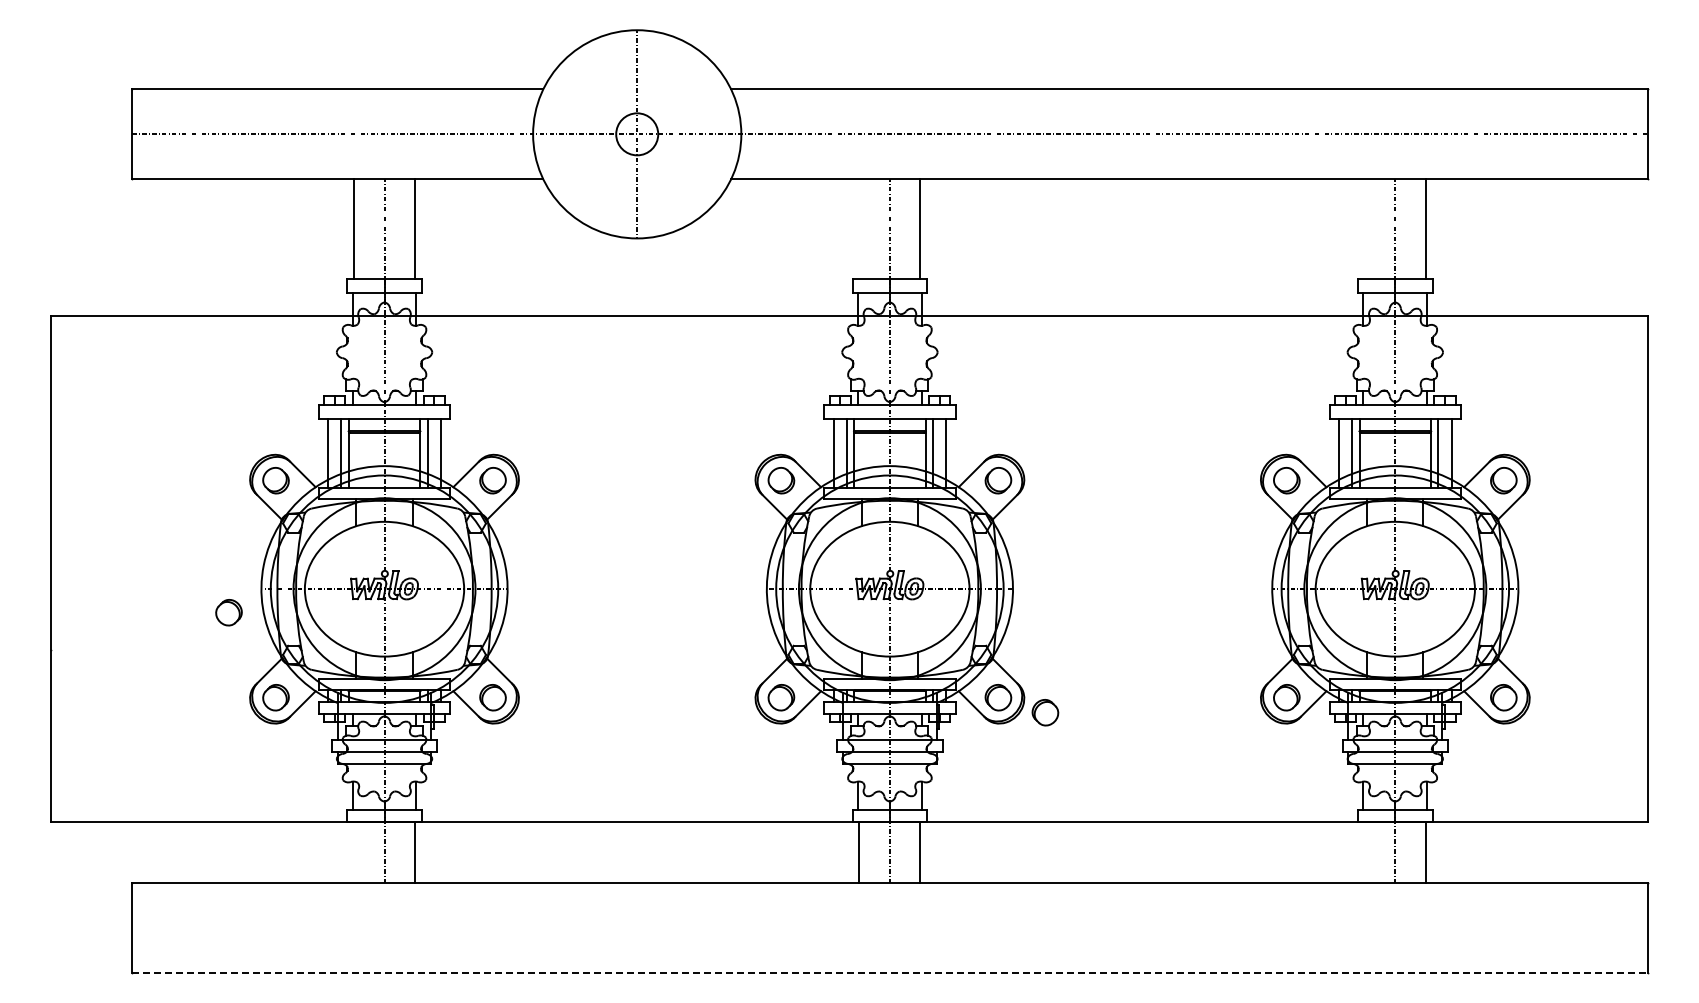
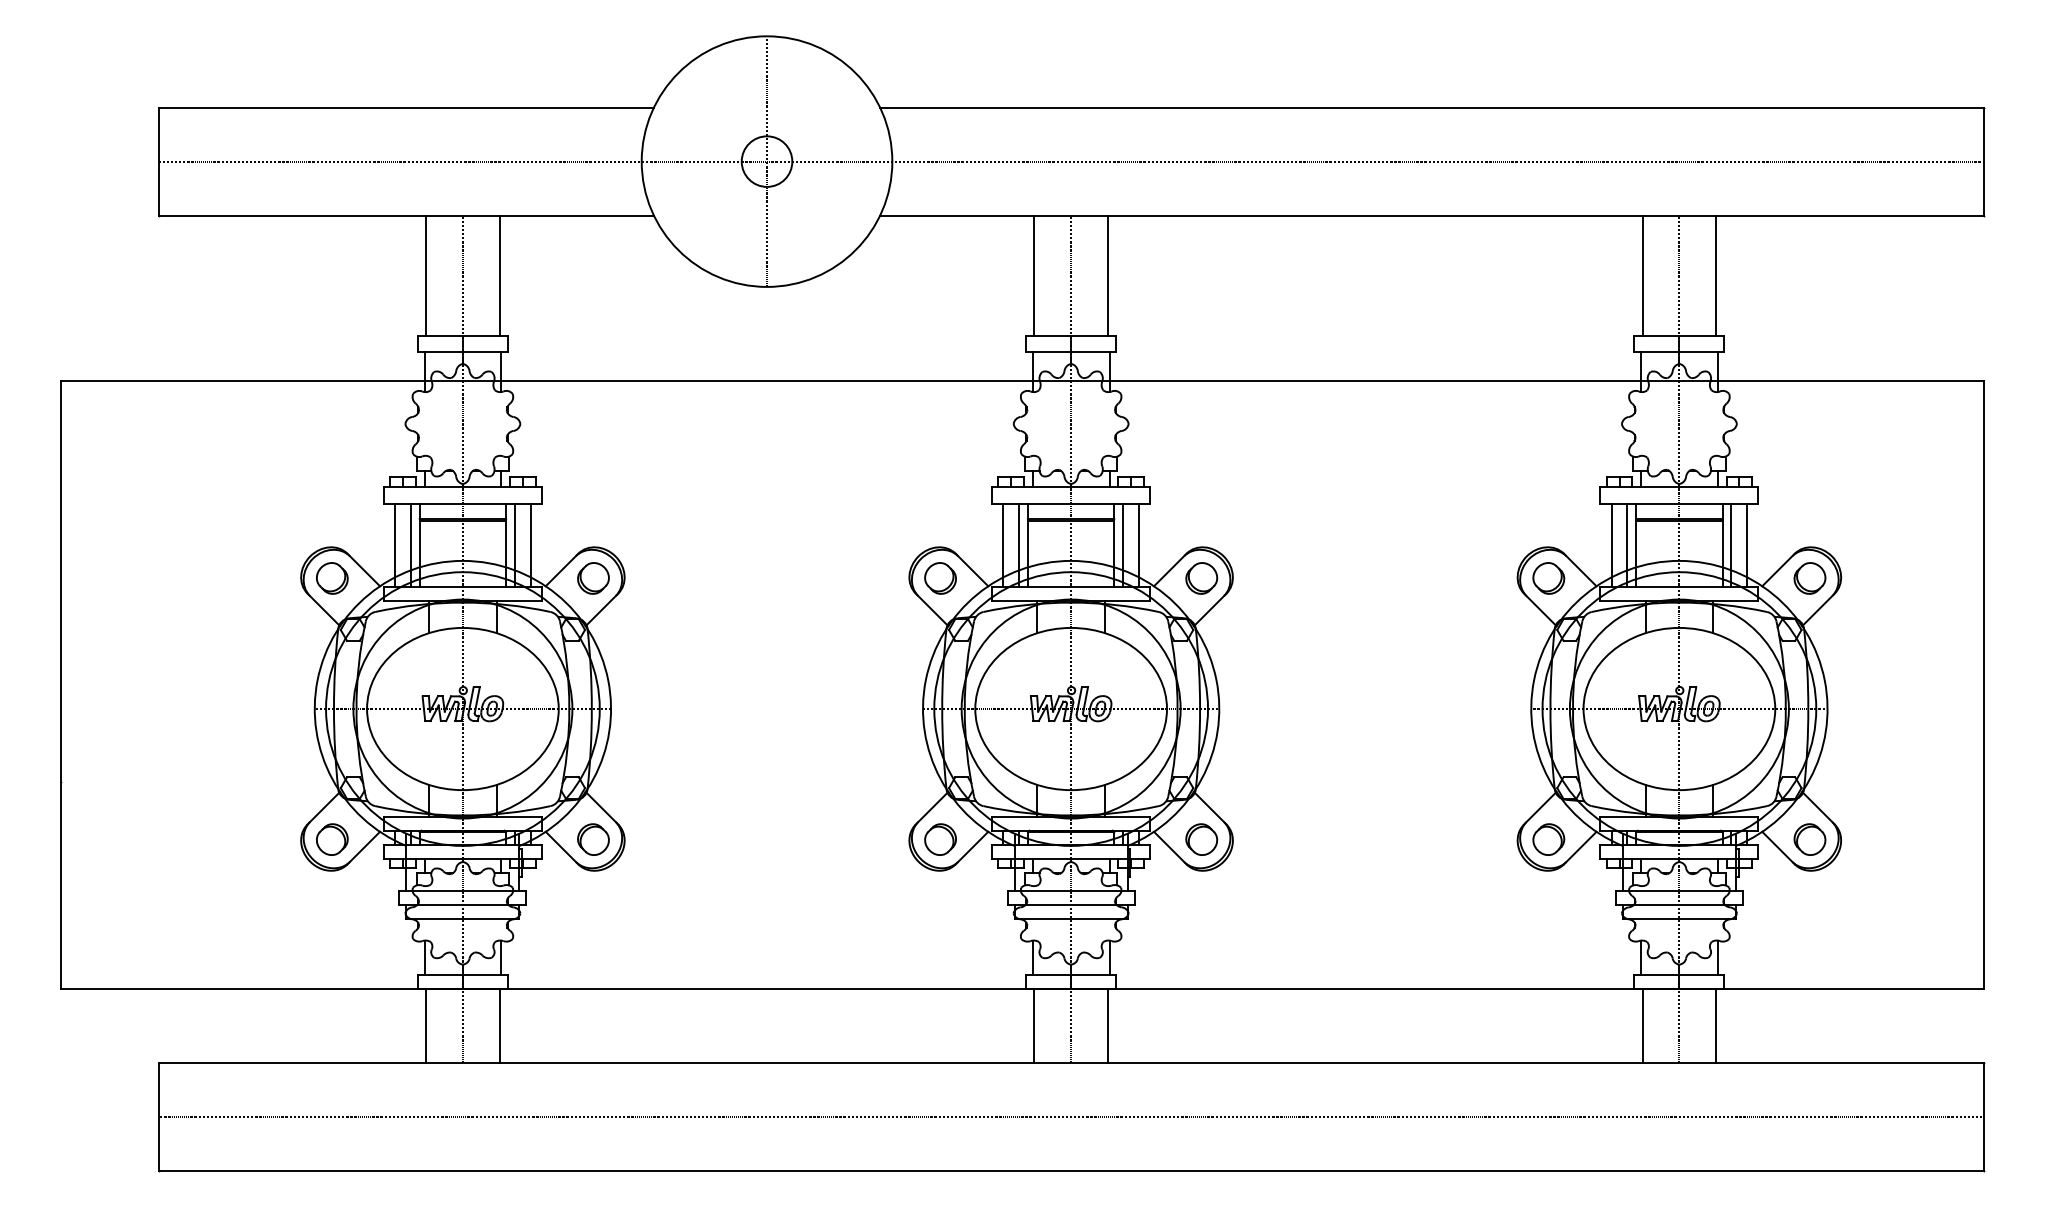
line: (859, 228) -> (1034, 274), added
line: (1364, 228) -> (1642, 274), added
part: (228, 612) -> (275, 737), removed
part: (1045, 712) -> (1258, 857), removed
line: (354, 851) -> (426, 1024), added
line: (1364, 851) -> (1642, 1024), added
line: (889, 927) -> (1070, 1116), added
line: (890, 972) -> (1071, 1170), dashed -> solid

